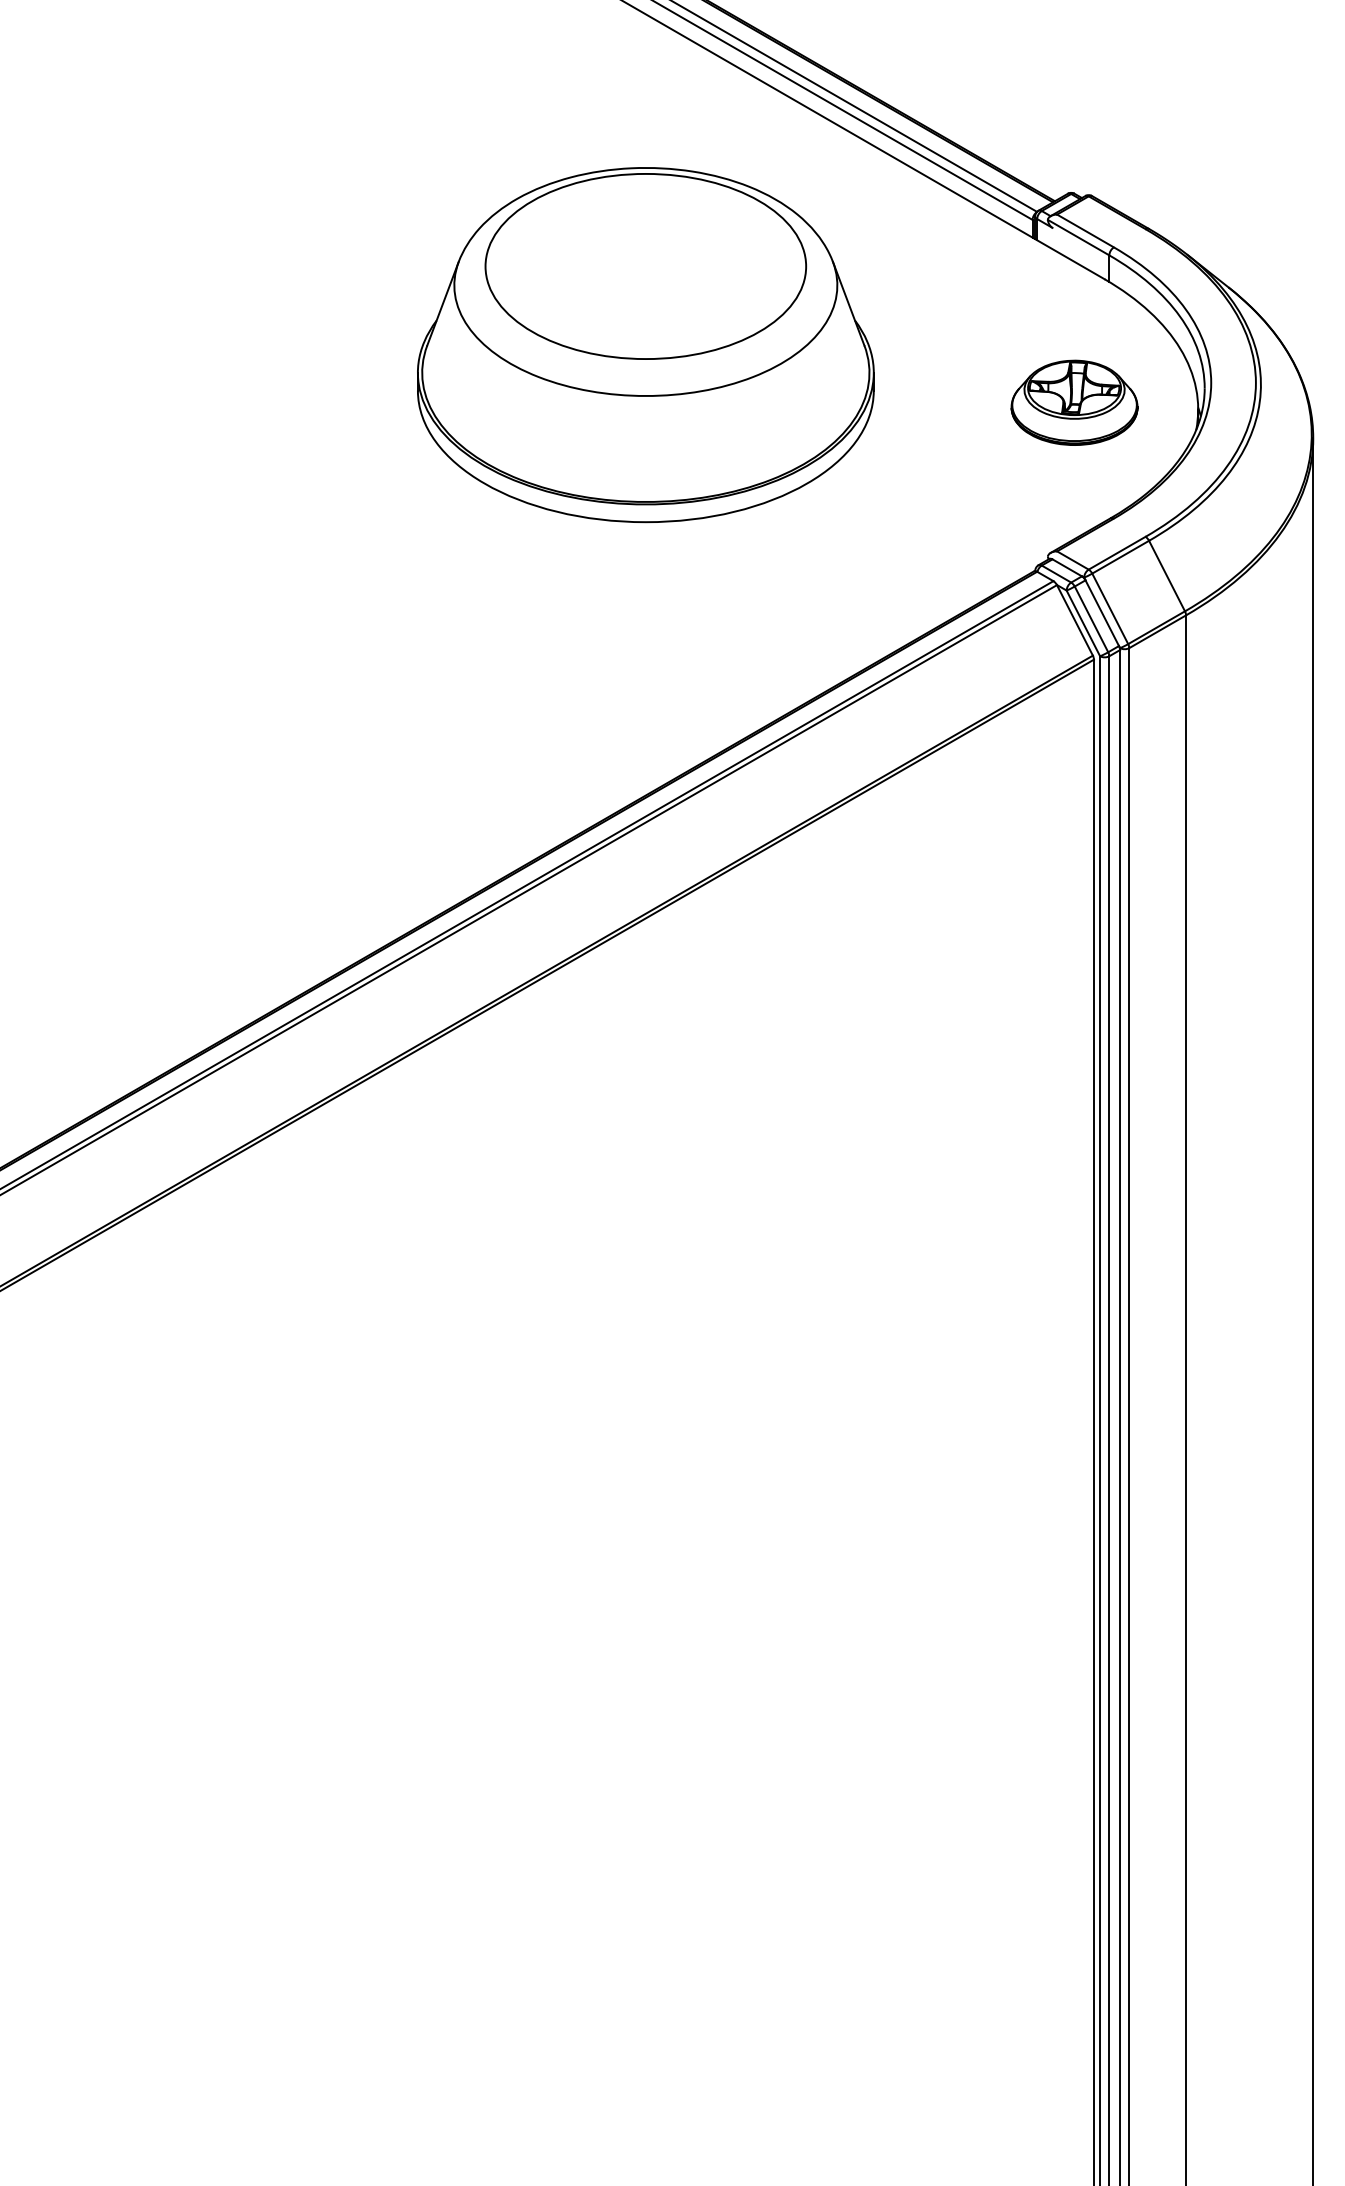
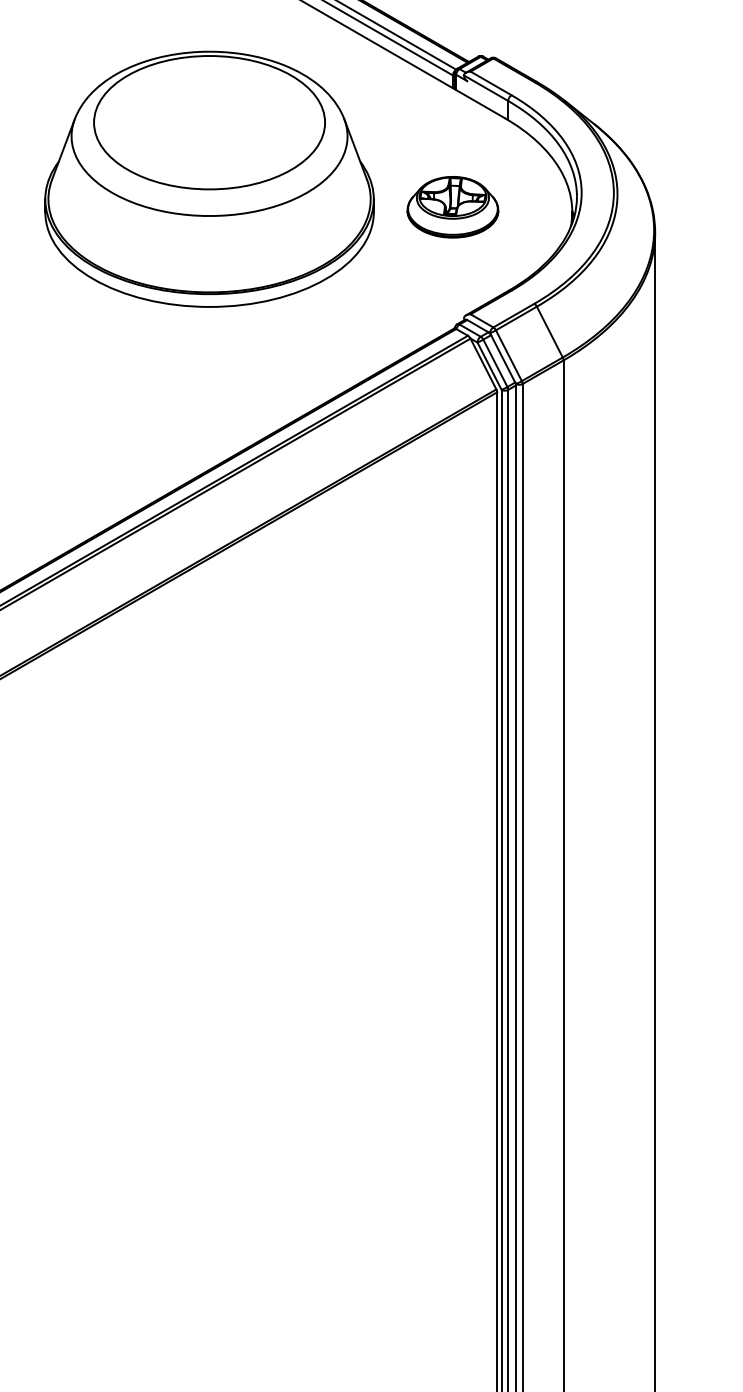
part: (645, 345) -> (209, 179), moved
part: (1074, 402) -> (452, 207), moved

